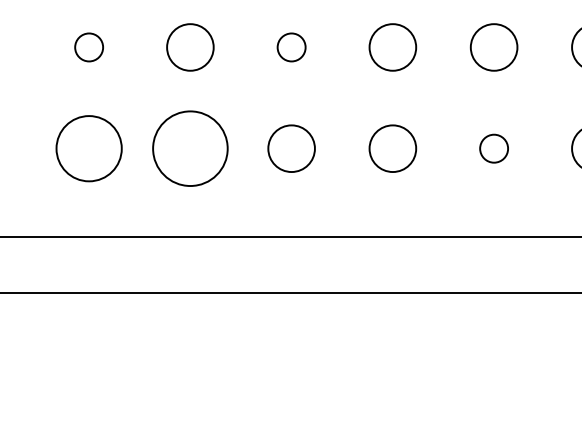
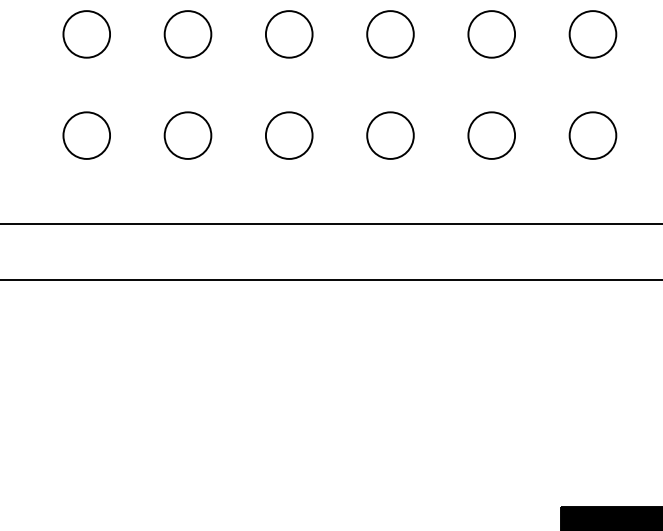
circle: (88, 47) -> (86, 34), size x1.67
circle: (290, 47) -> (288, 34), size x1.67
circle: (88, 148) -> (86, 135), size x0.71
circle: (189, 148) -> (187, 135), size x0.62
circle: (493, 148) -> (491, 135), size x1.67

